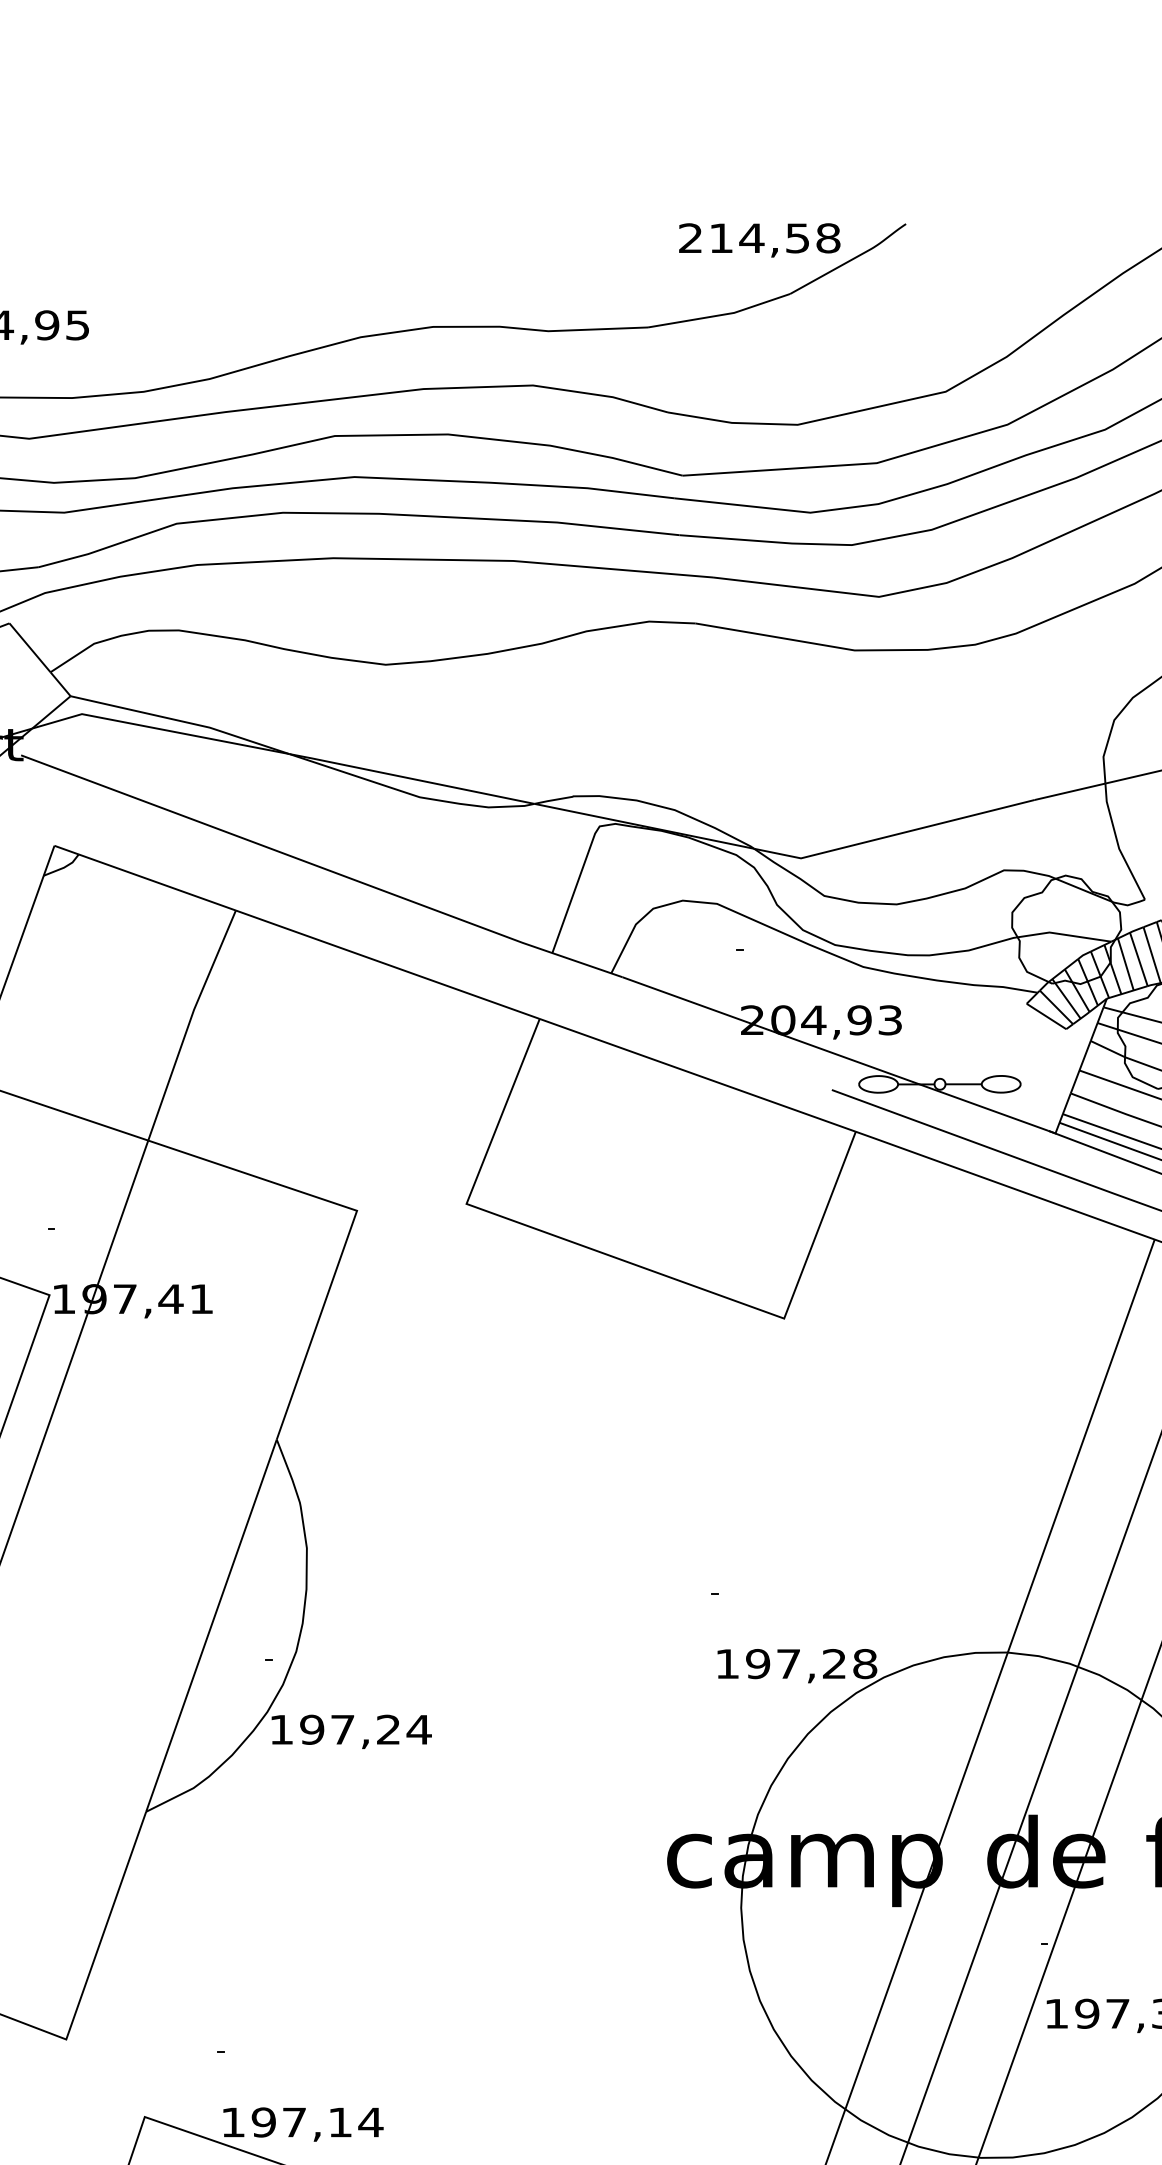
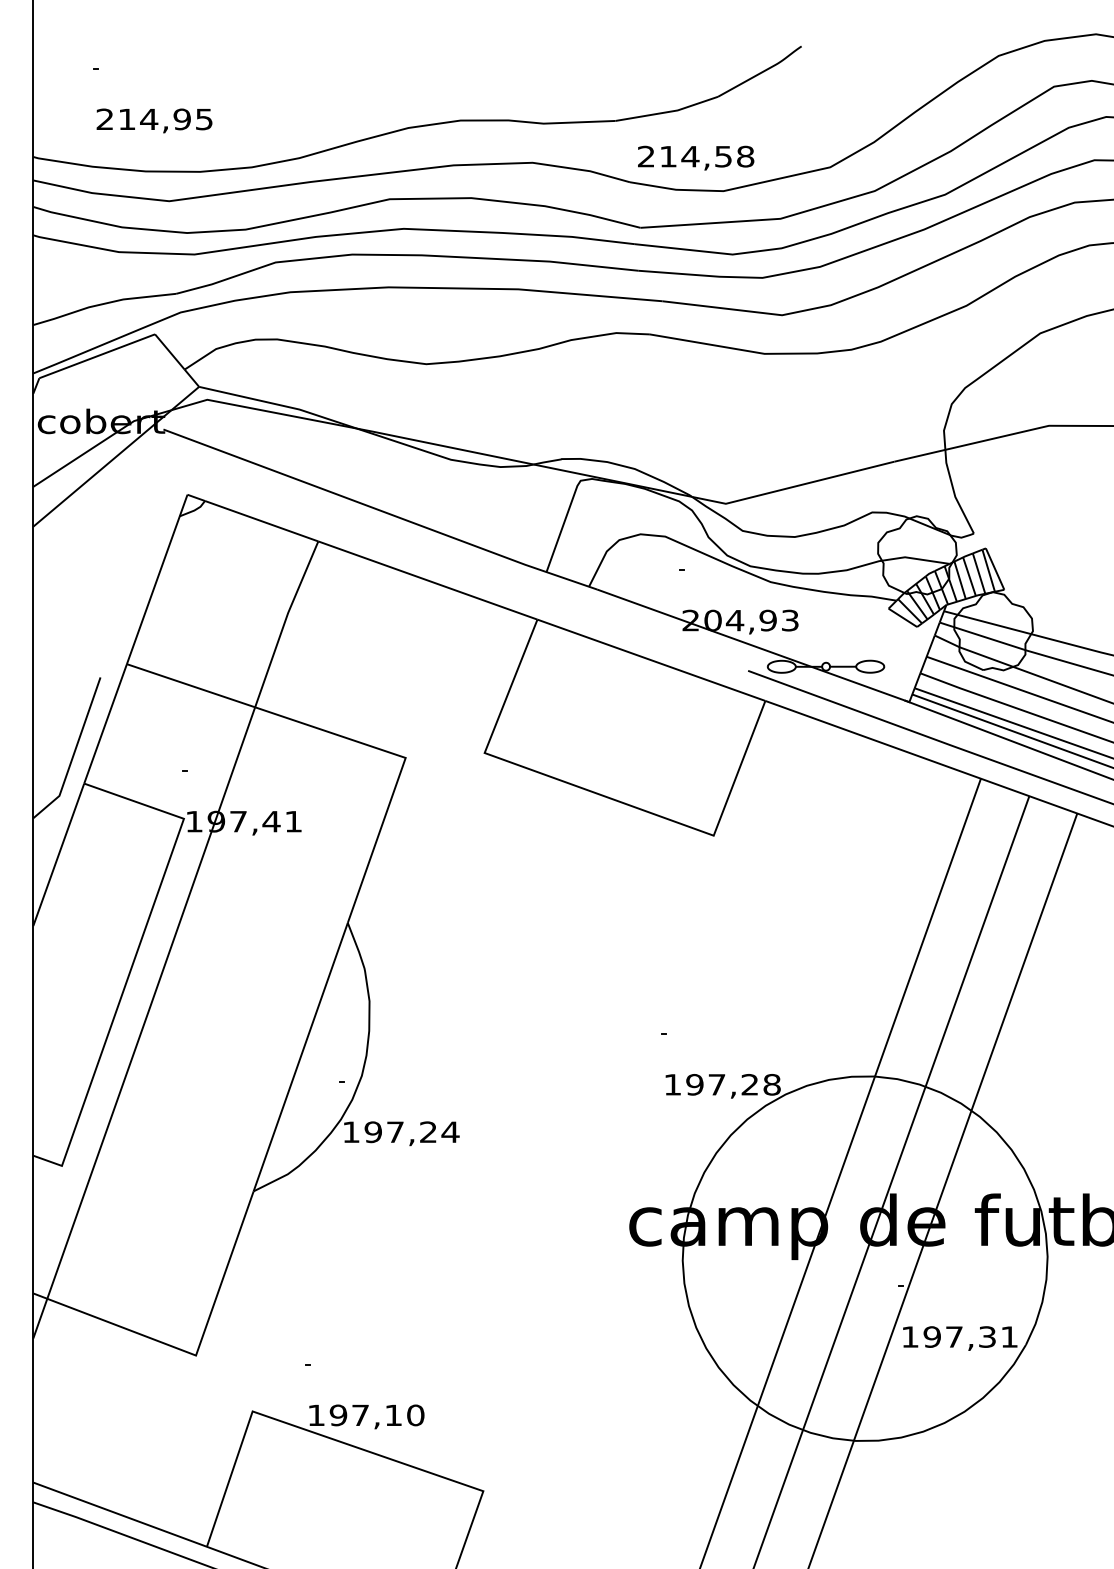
text: (760, 239) -> (696, 157), moved
text: (370, 2122) -> (415, 1415), 197,14 -> 197,10

